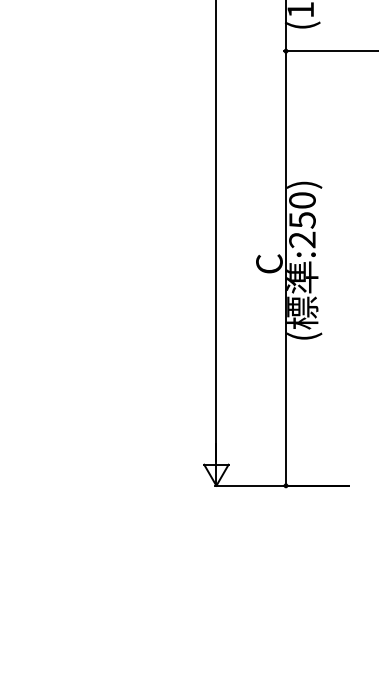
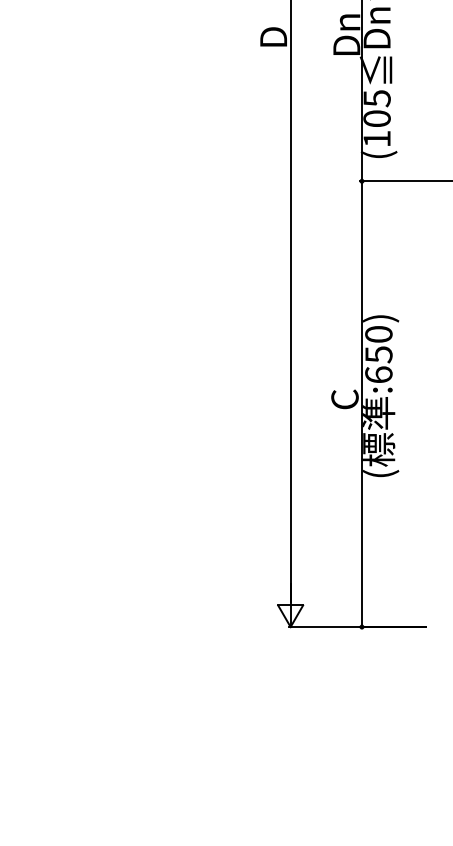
text: (302, 239) -> (378, 374), :250) -> :650)

